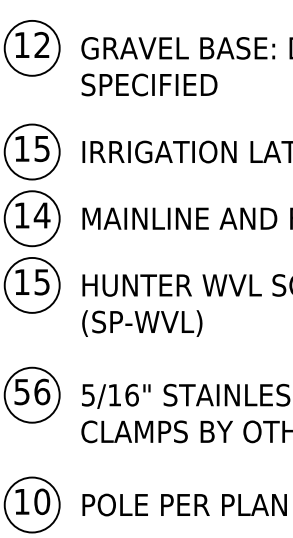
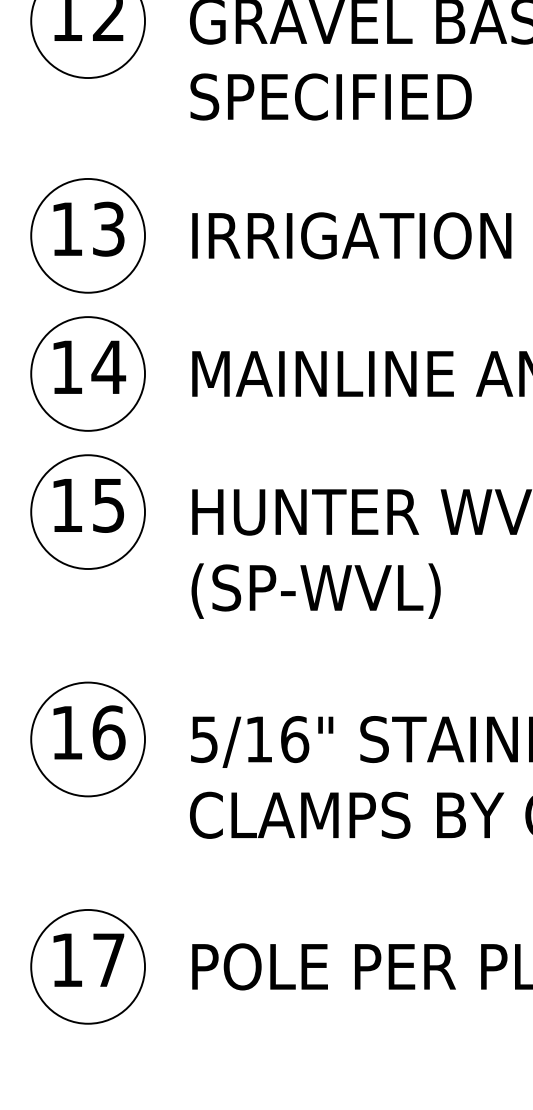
text: (42, 148) -> (109, 228), 15 -> 13
text: (21, 392) -> (65, 733), 56 -> 16
text: (42, 501) -> (109, 959), 10 -> 17

